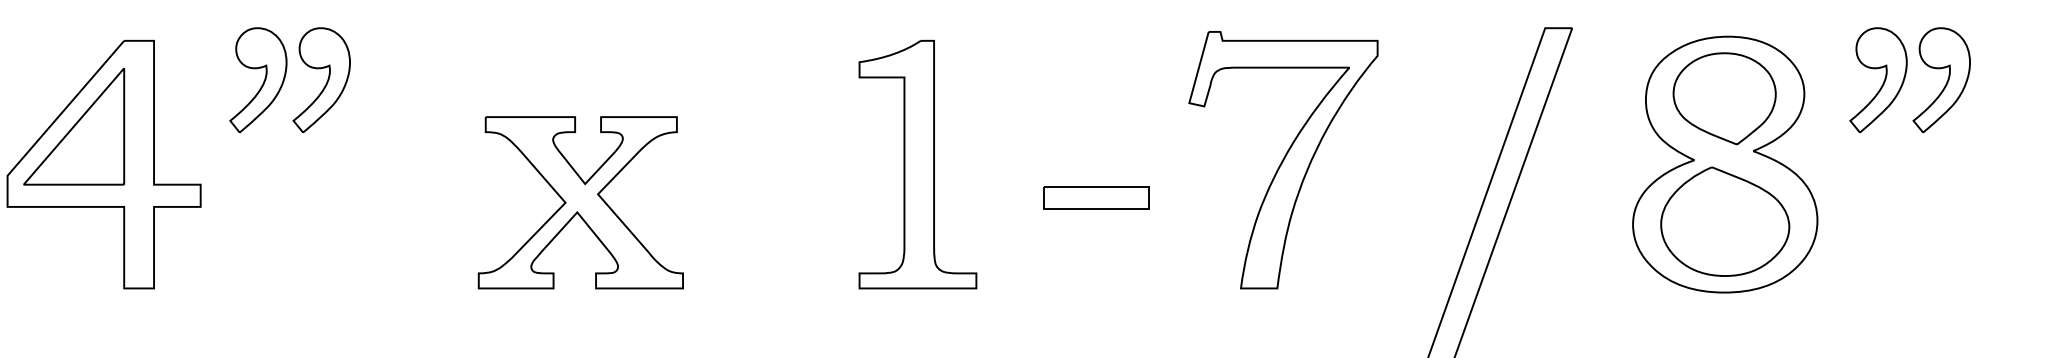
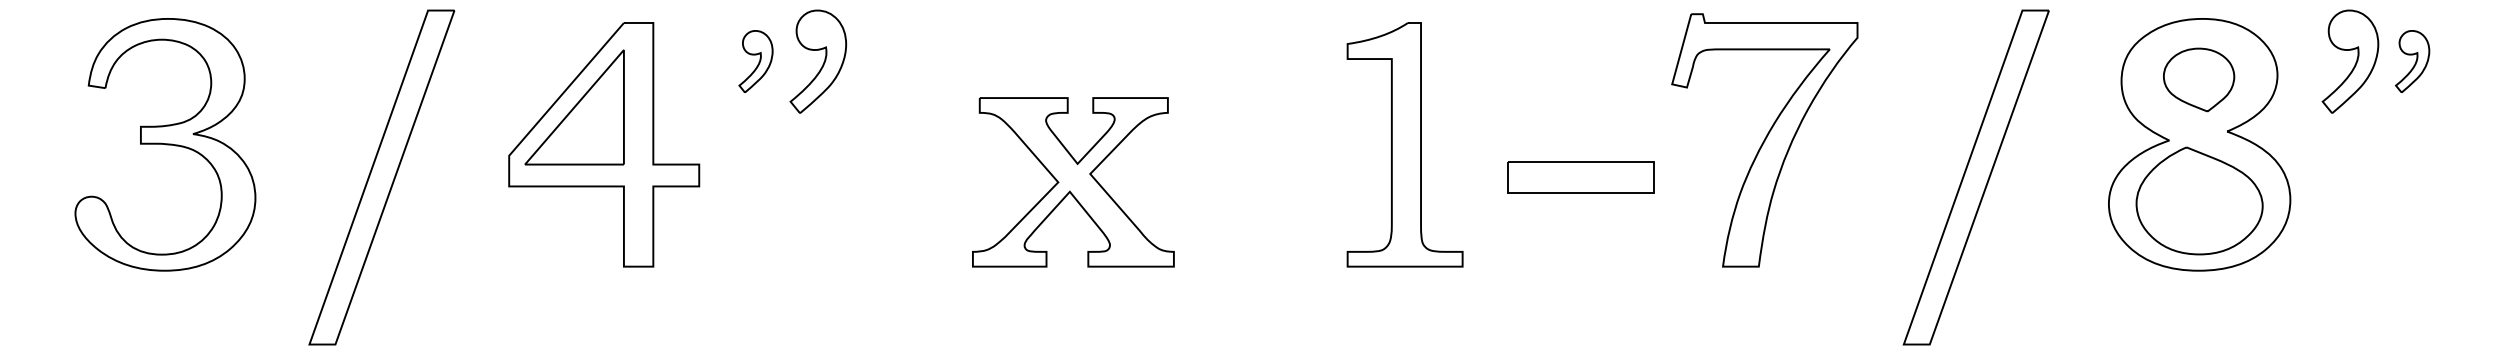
part: (257, 79) -> (755, 61), size x0.6
part: (1941, 79) -> (2412, 61), size x0.6
part: (1724, 98) -> (2198, 79), size x0.7
part: (1096, 197) -> (1580, 177), size x1.4

